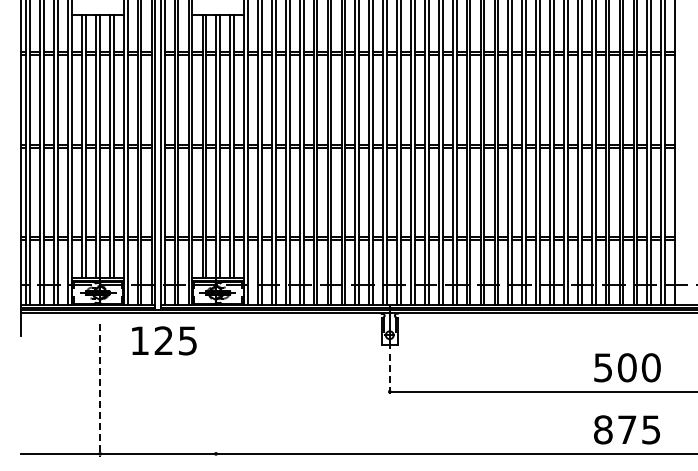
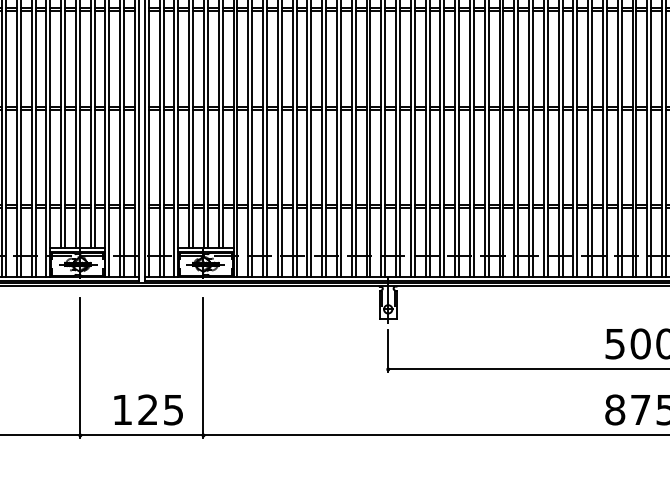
text: (164, 340) -> (148, 409), moved
line: (389, 374) -> (387, 351), dashed -> solid
line: (100, 390) -> (80, 368), dashed -> solid
line: (216, 390) -> (204, 368), added

